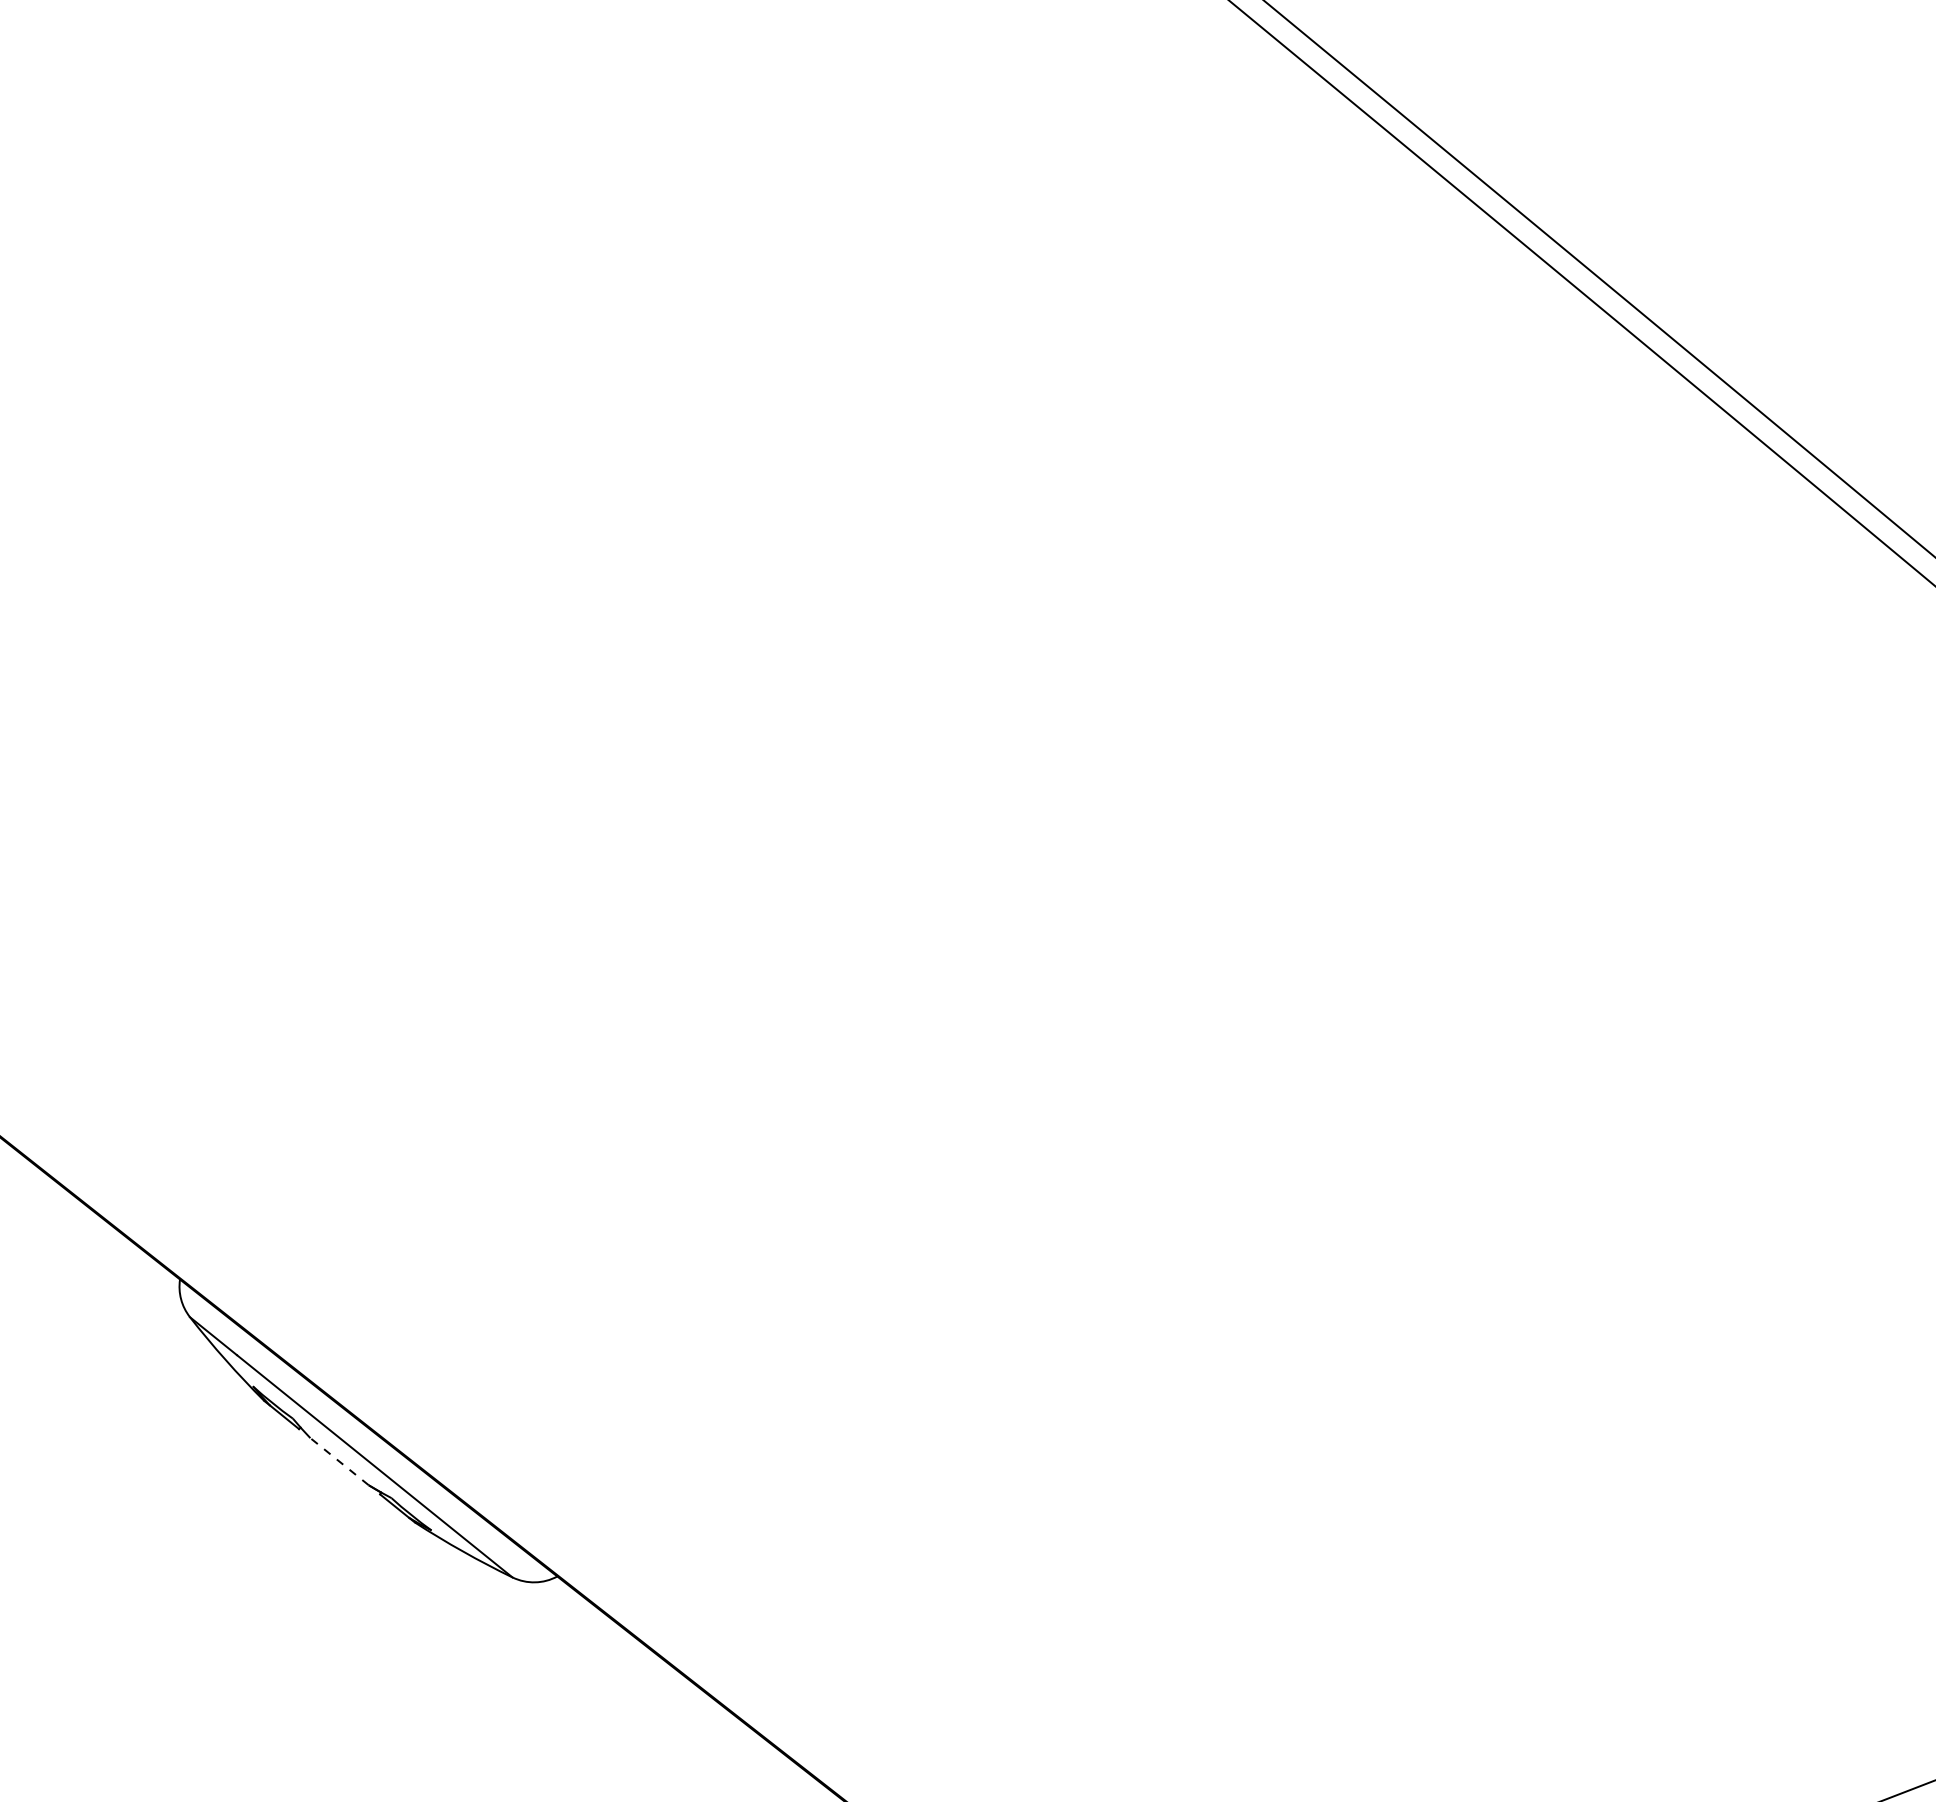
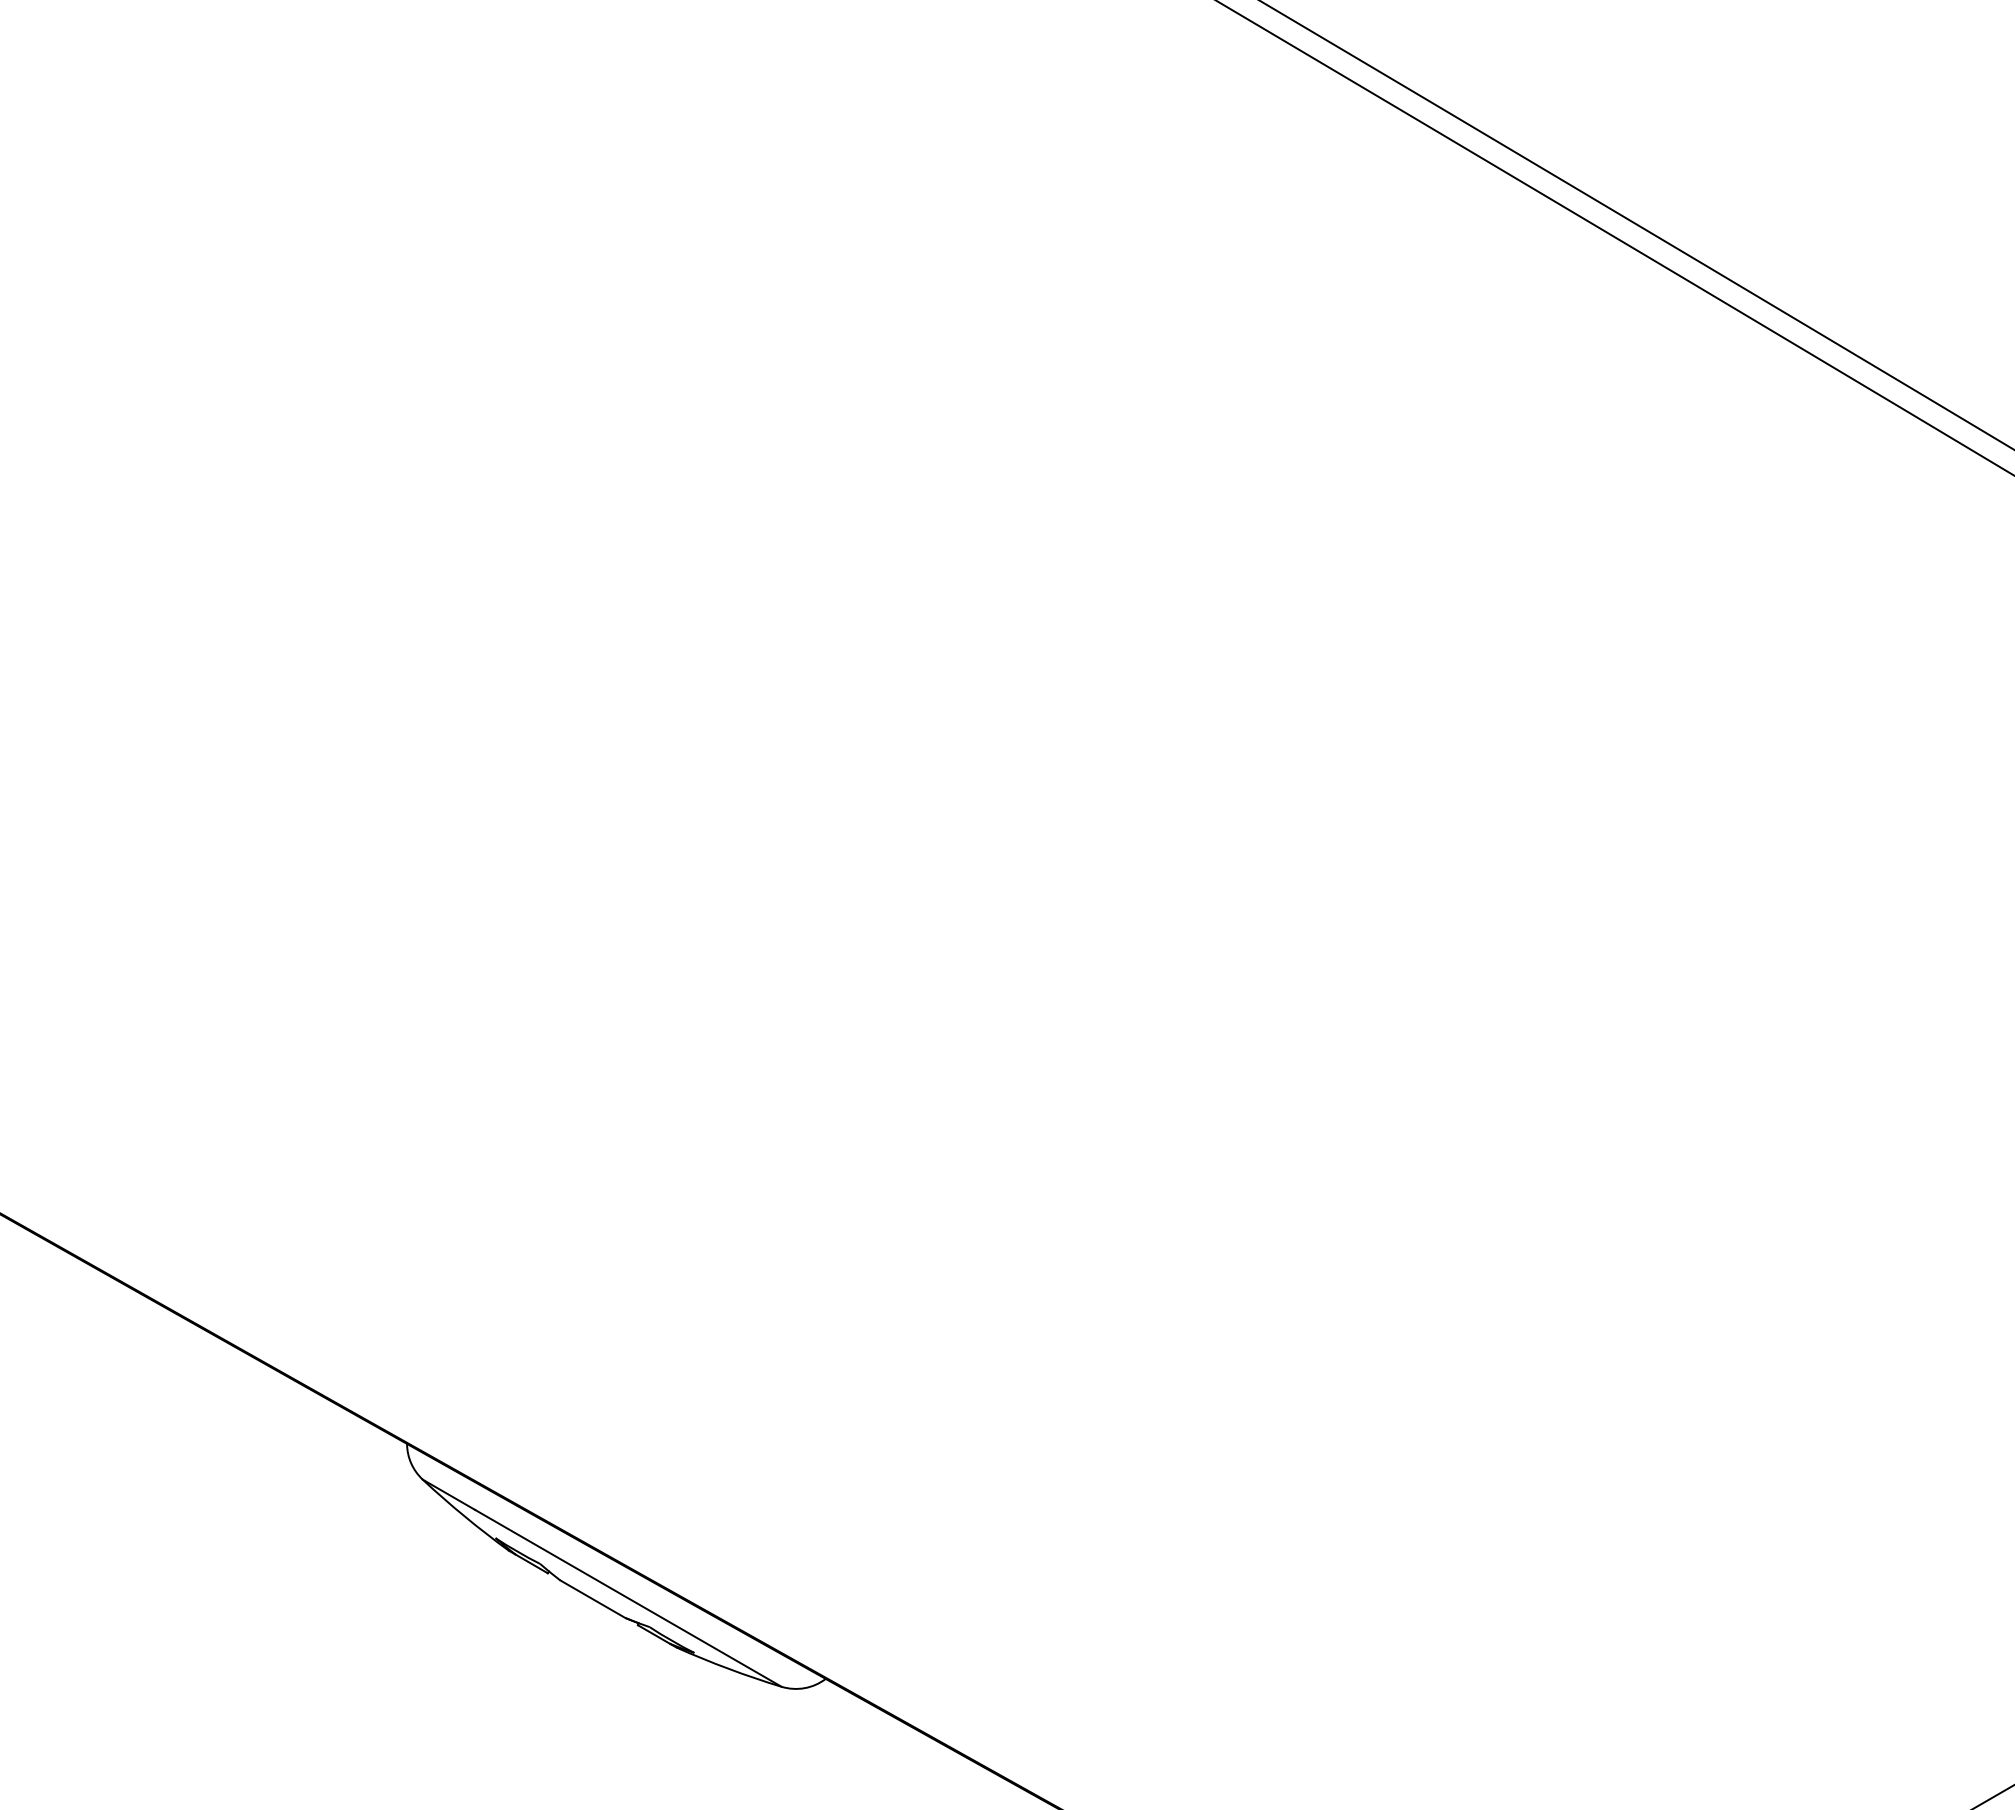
line: (339, 1460) -> (592, 1598), dashed -> solid

